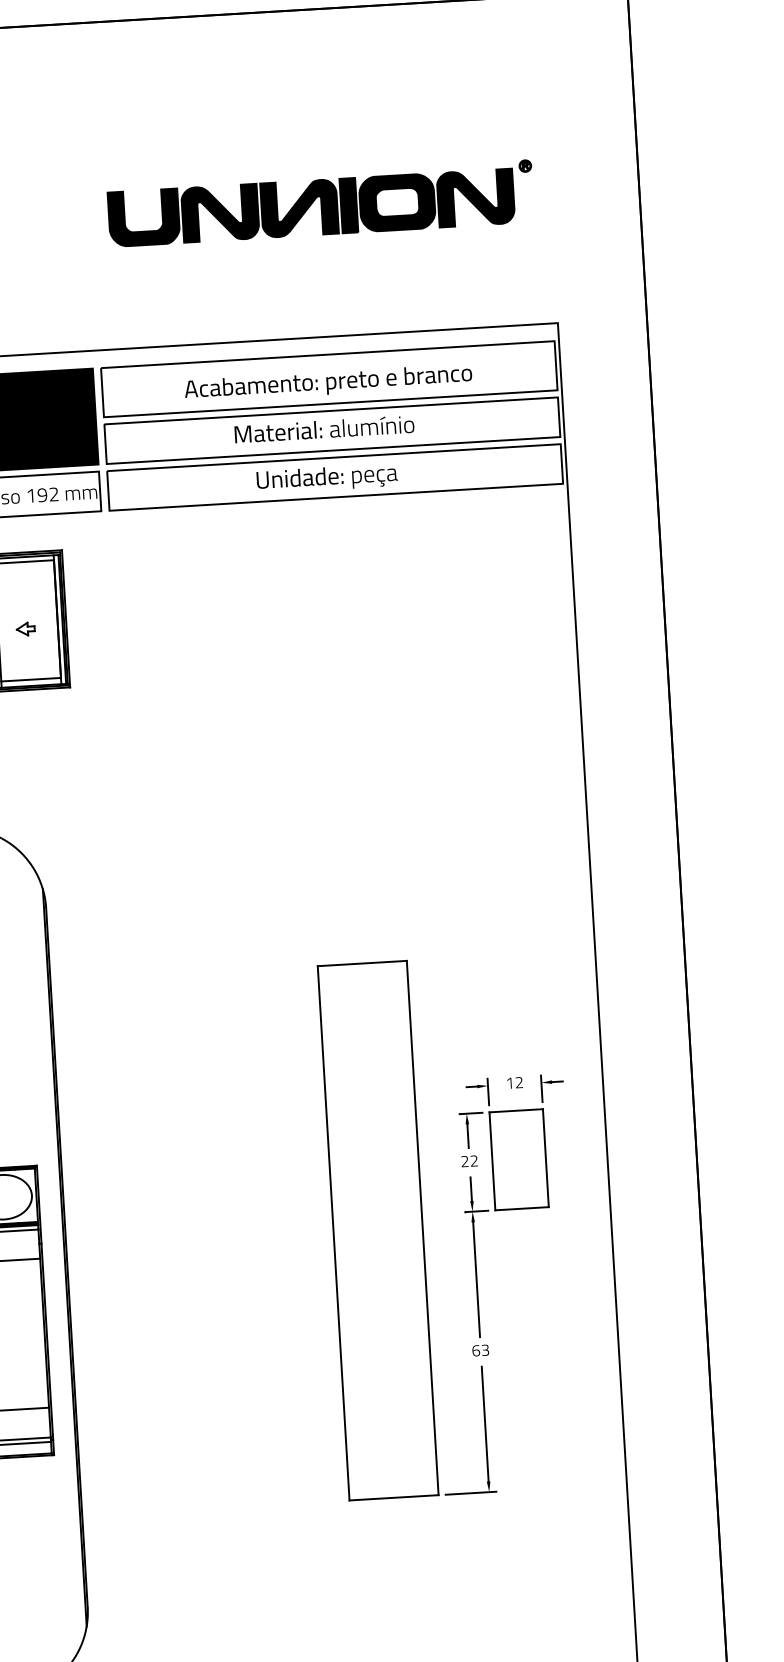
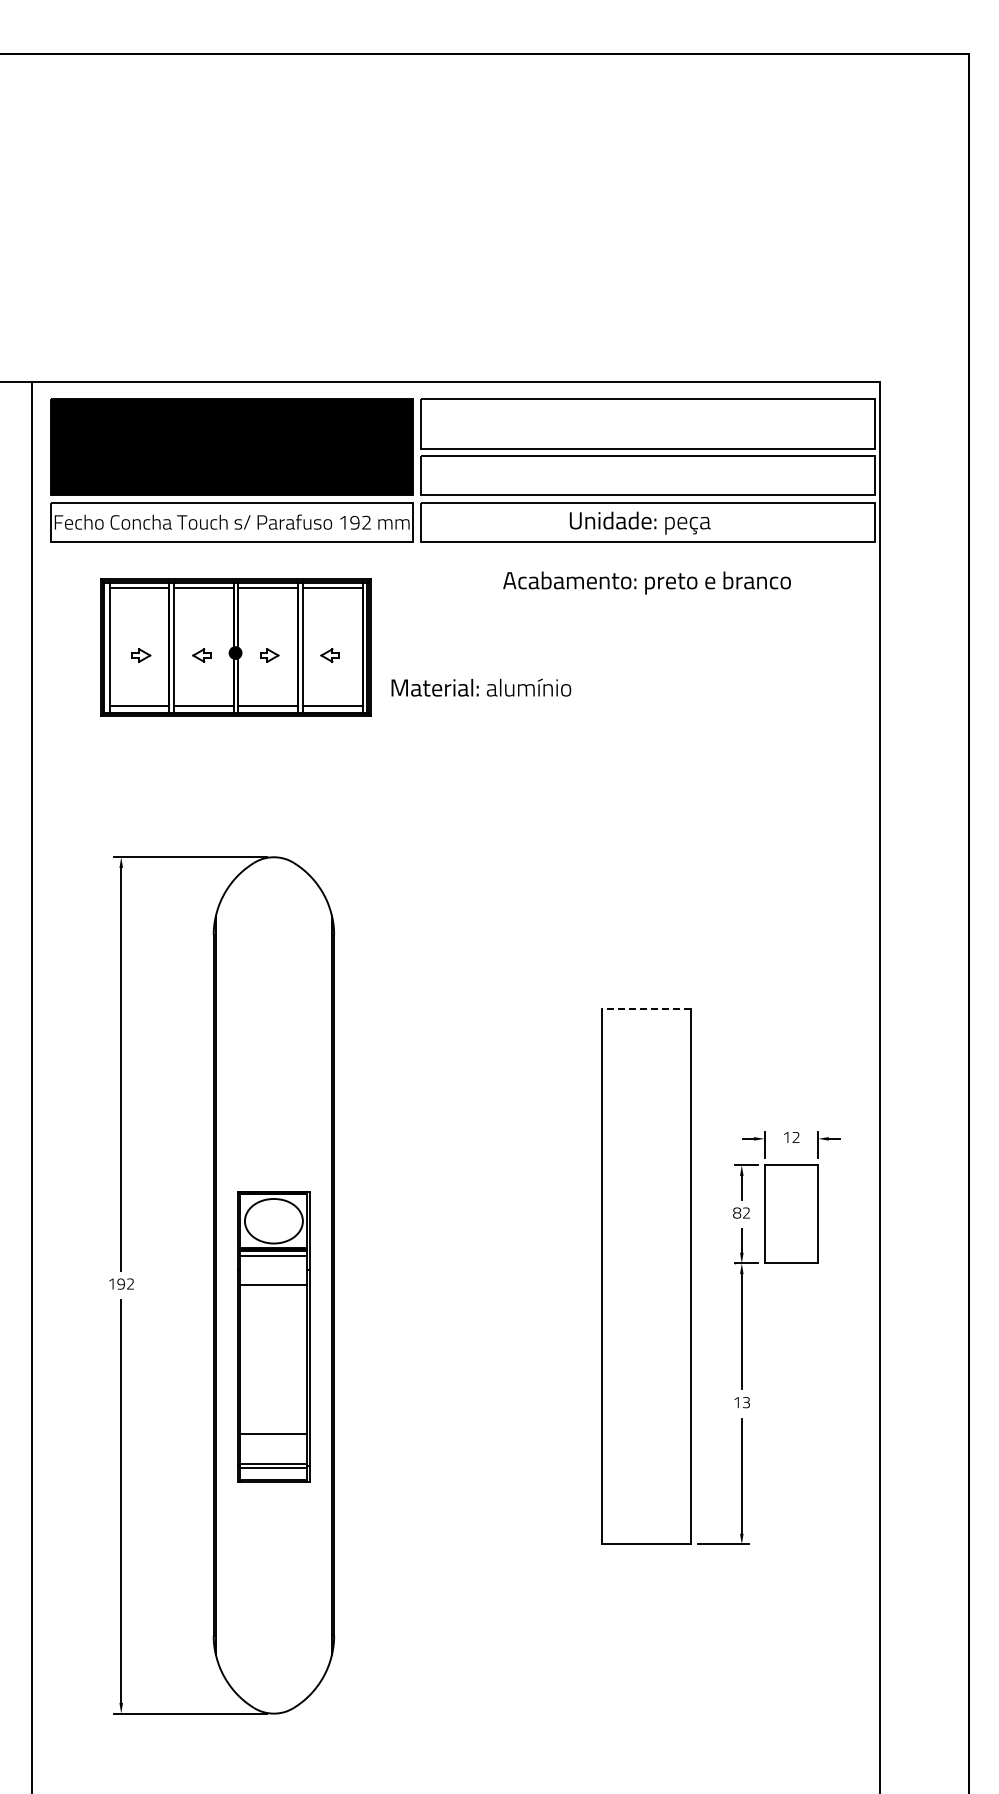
part: (321, 203) -> (650, 248), removed
text: (327, 382) -> (646, 582), moved
text: (324, 429) -> (481, 687), moved
line: (362, 963) -> (646, 1009), solid -> dashed
text: (465, 1161) -> (737, 1212), 22 -> 82
text: (475, 1350) -> (736, 1402), 63 -> 13

